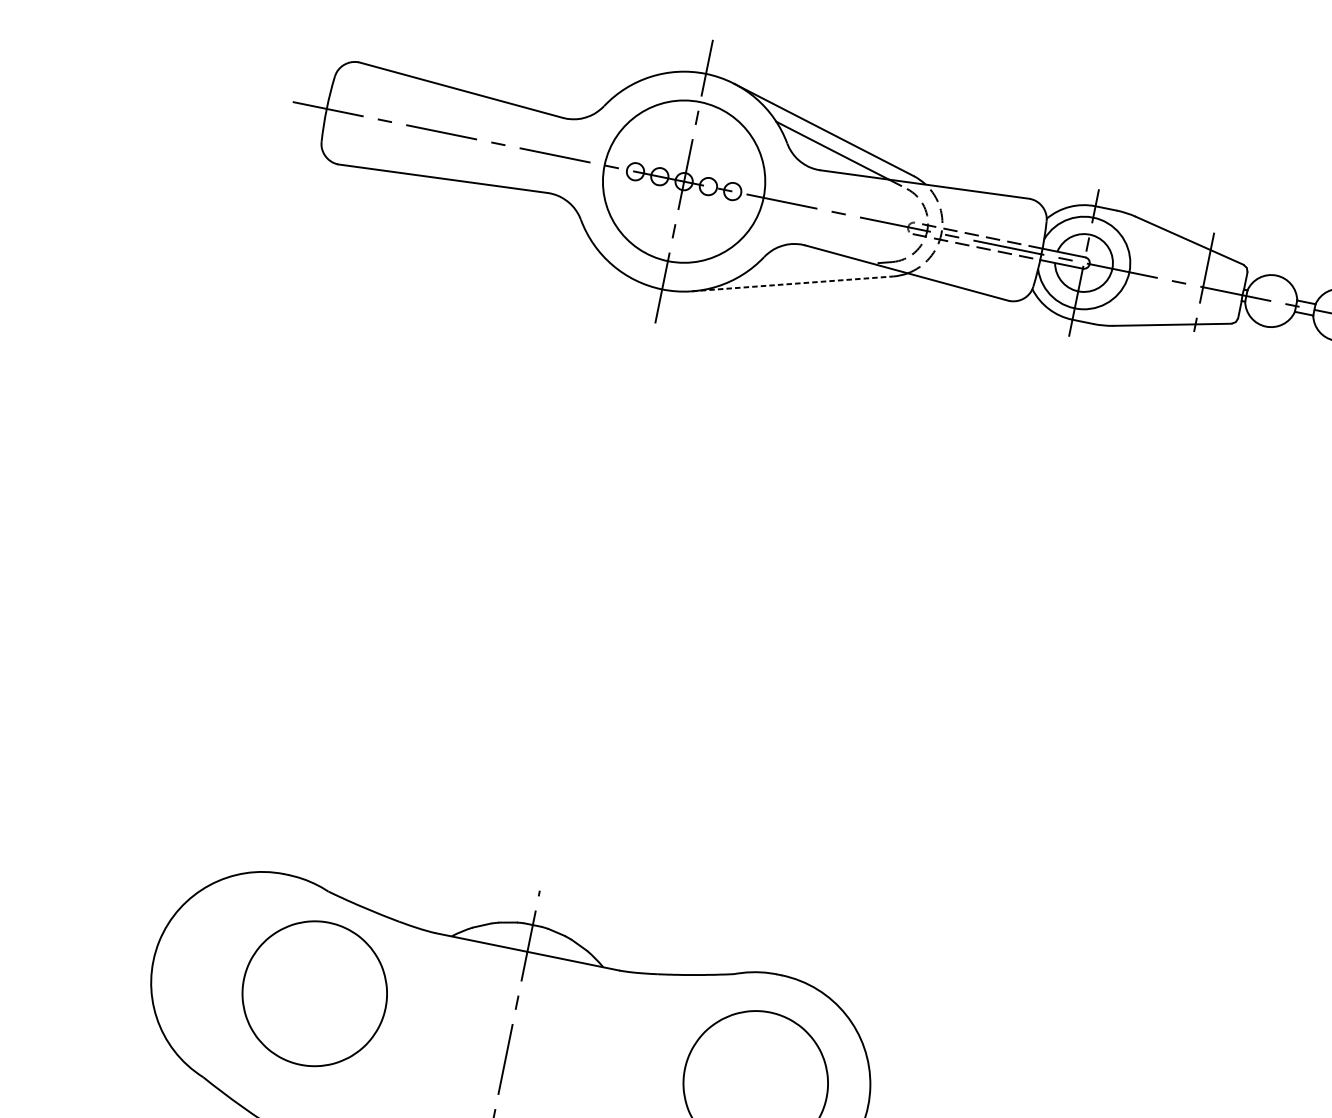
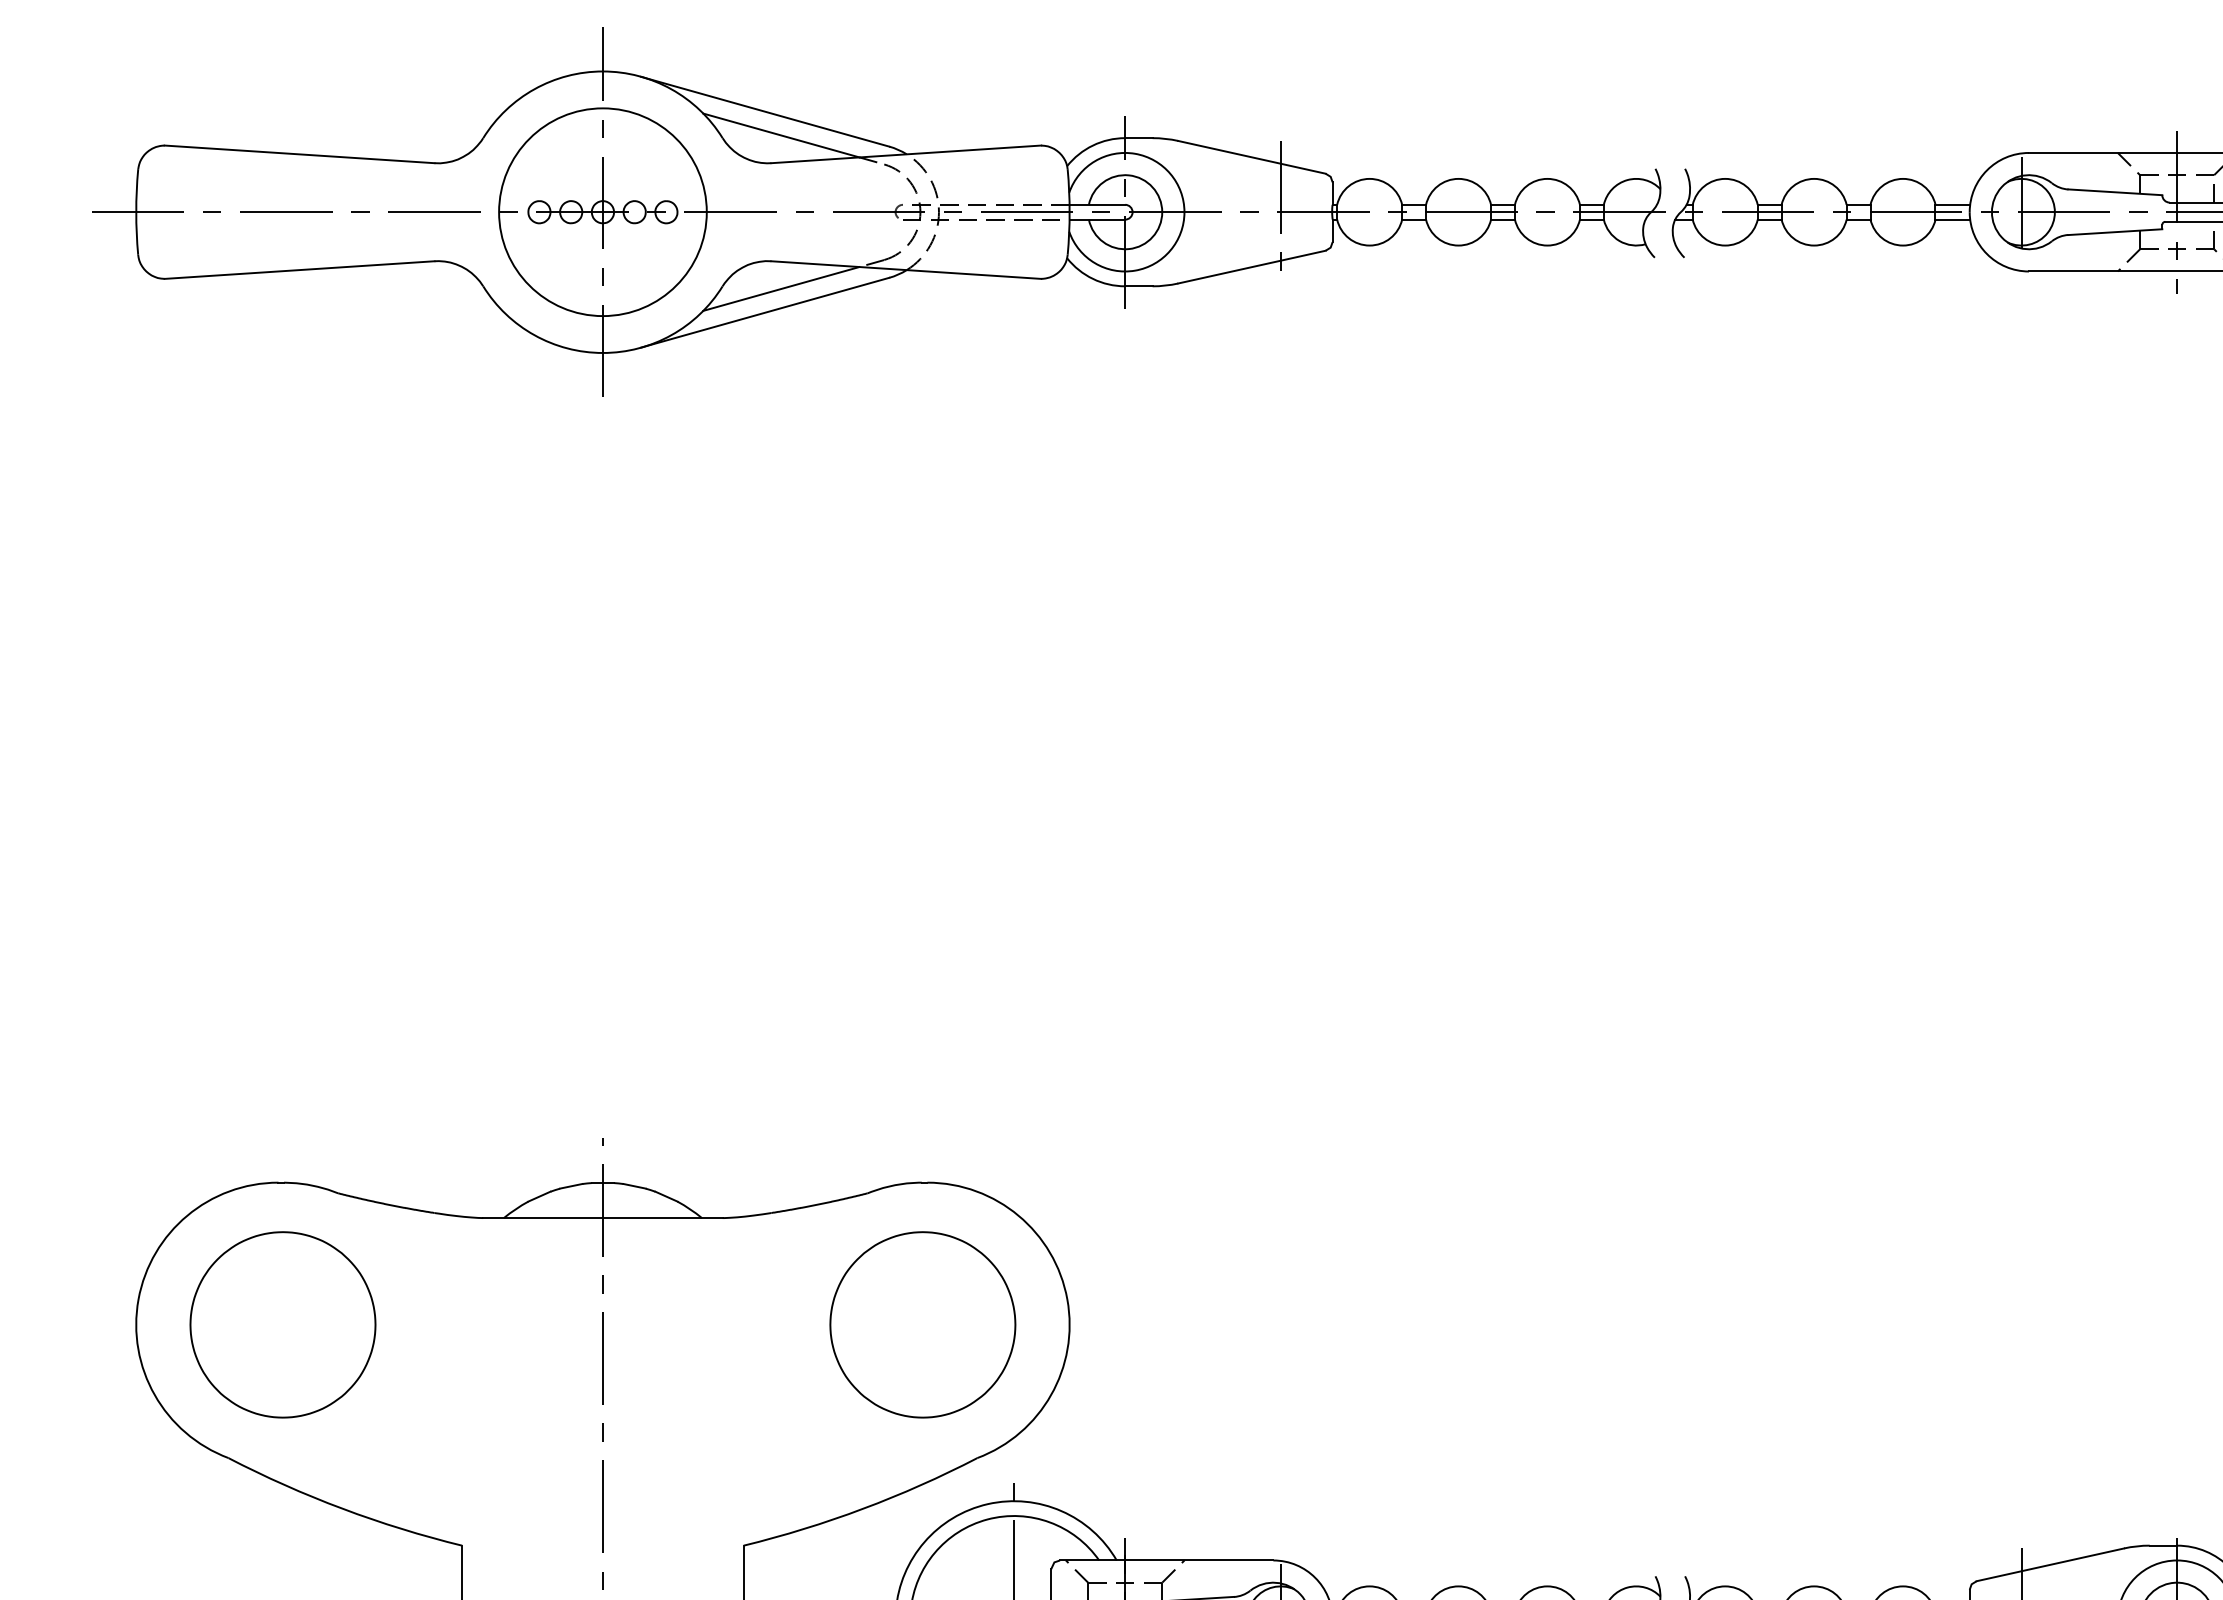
line: (808, 267) -> (781, 288), added
line: (792, 283) -> (765, 312), dashed -> solid
part: (314, 993) -> (282, 1324), moved

